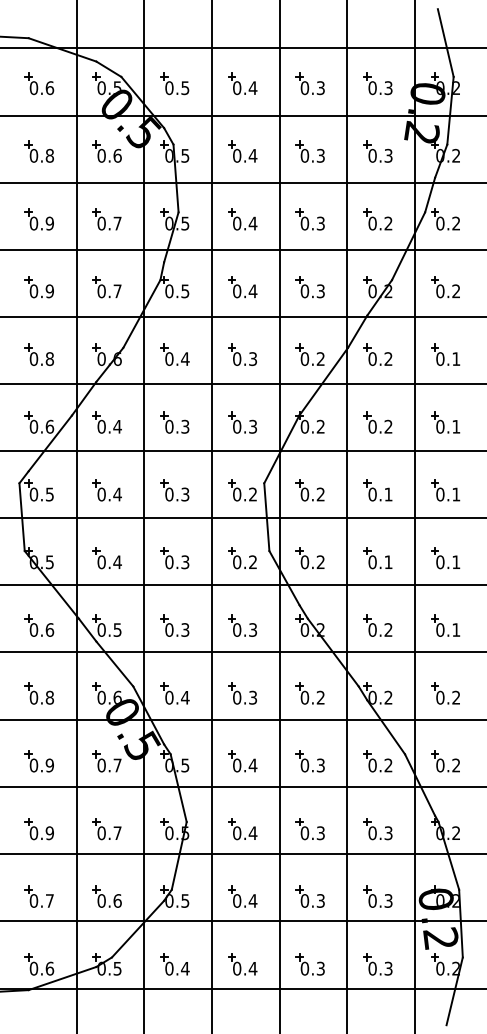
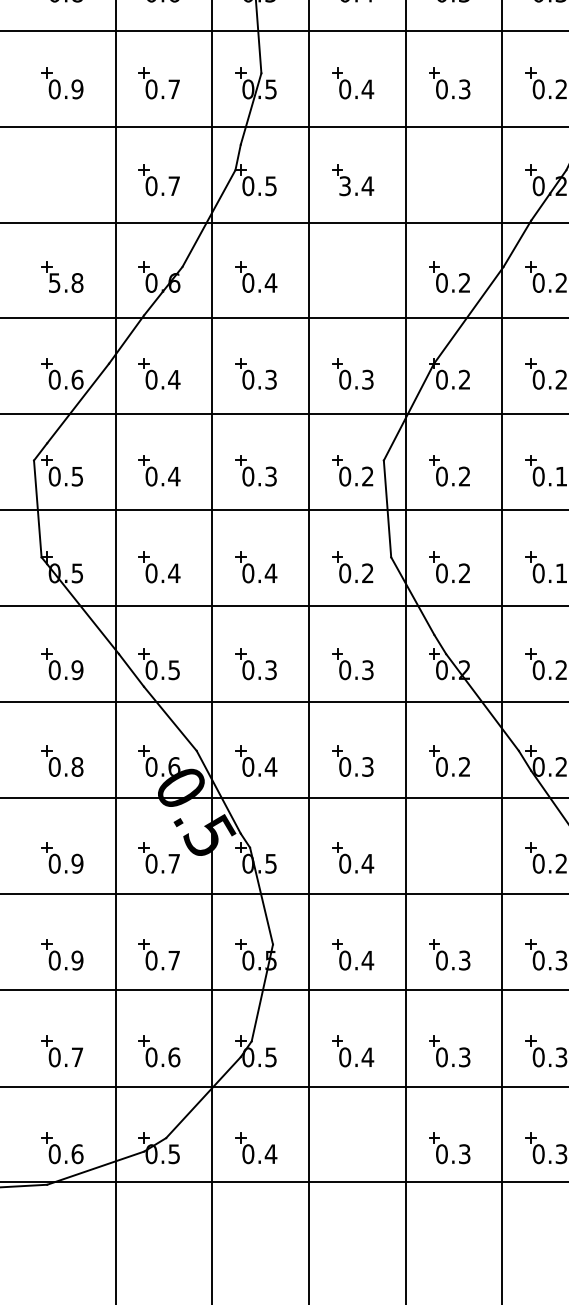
part: (38, 287) -> (61, 180), removed
part: (309, 287) -> (448, 180), removed
text: (237, 291) -> (345, 186), 0.4 -> 3.4
part: (242, 354) -> (352, 276), removed
text: (33, 358) -> (54, 282), 0.8 -> 5.8
text: (185, 562) -> (271, 573), 0.3 -> 0.4
text: (49, 629) -> (76, 669), 0.6 -> 0.9
part: (309, 761) -> (448, 858), removed
part: (242, 964) -> (352, 1148), removed

